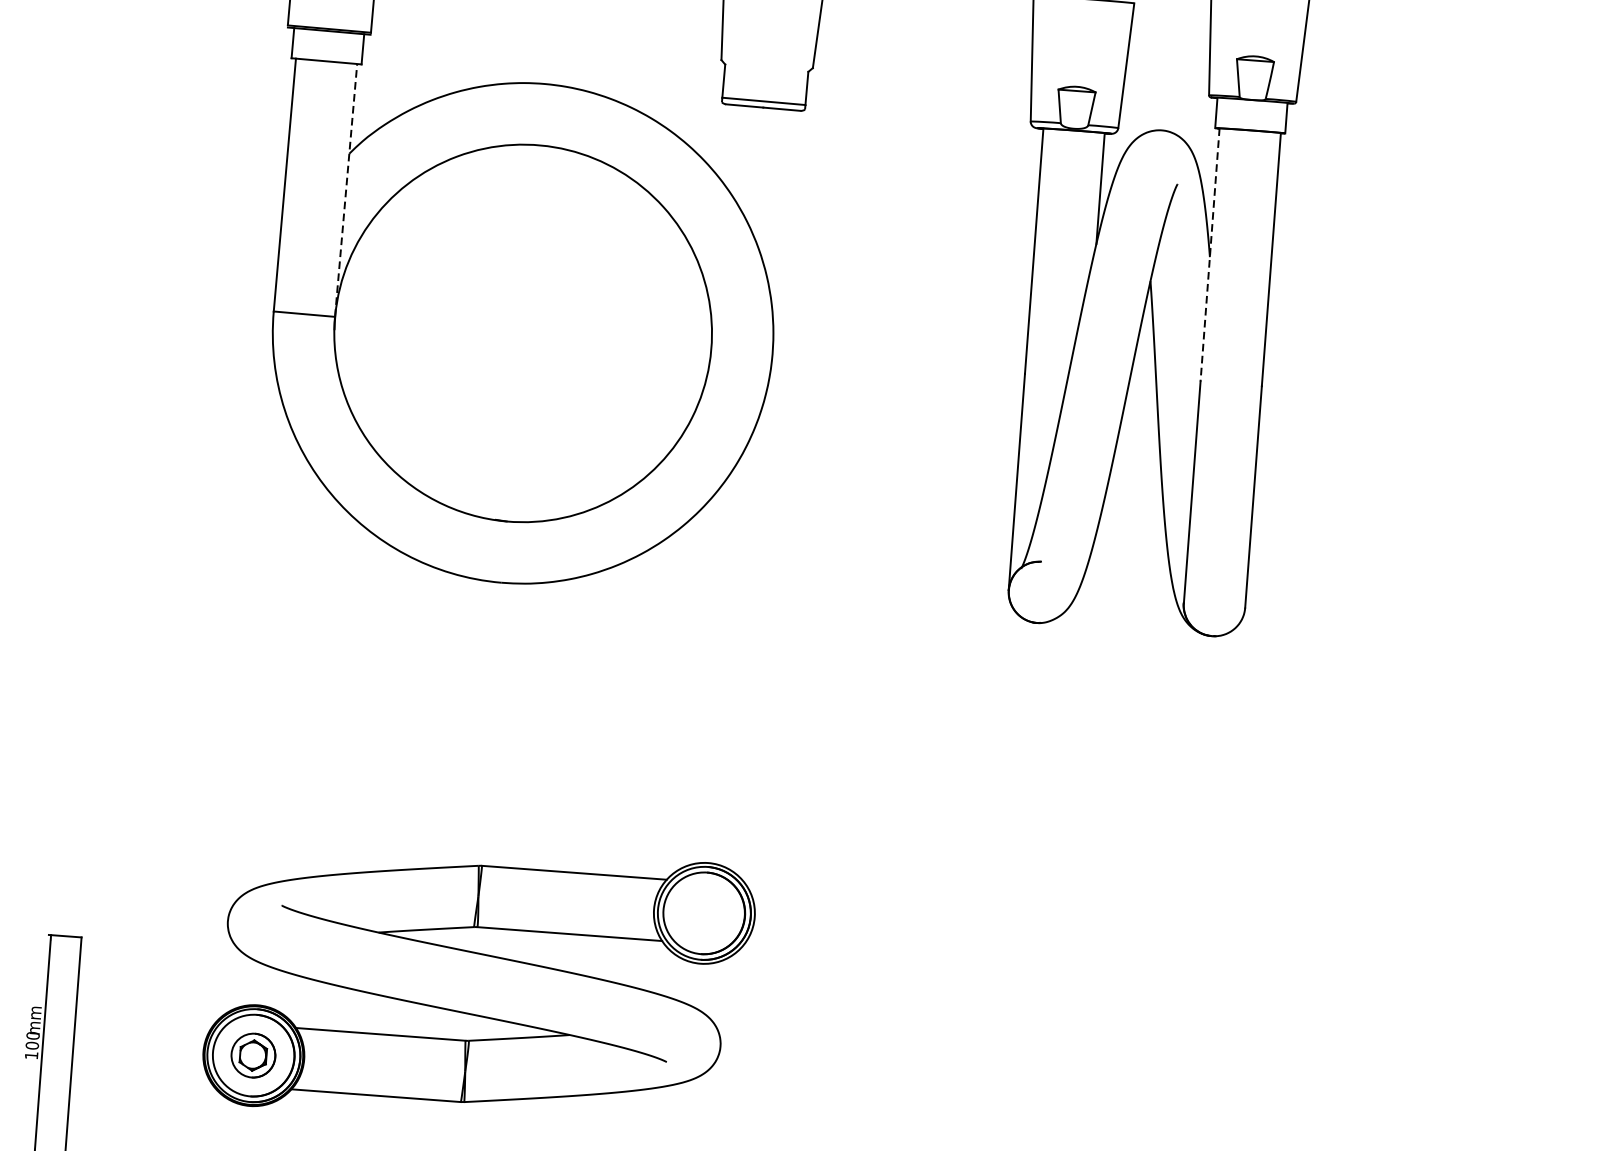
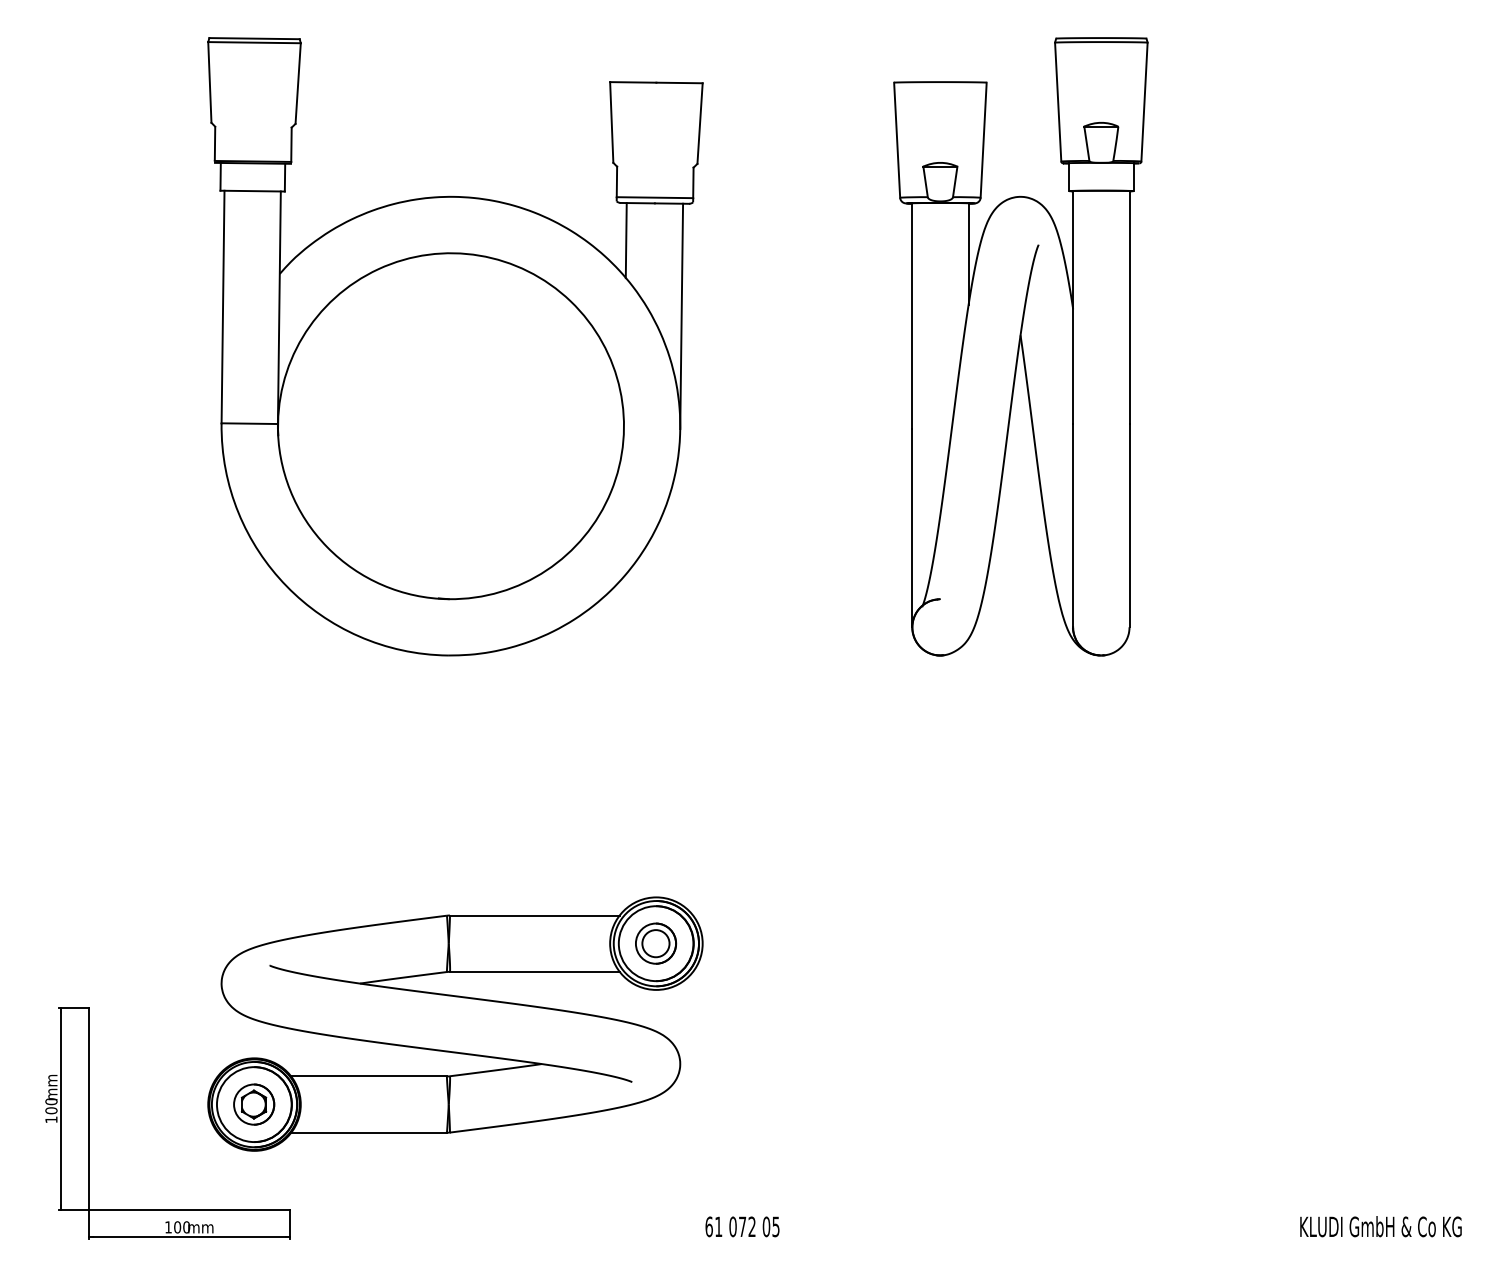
line: (728, 145) -> (625, 240), added
line: (346, 190) -> (279, 307), dashed -> solid
line: (783, 232) -> (681, 316), added
line: (1210, 255) -> (1073, 307), dashed -> solid
part: (704, 913) -> (656, 943), added

